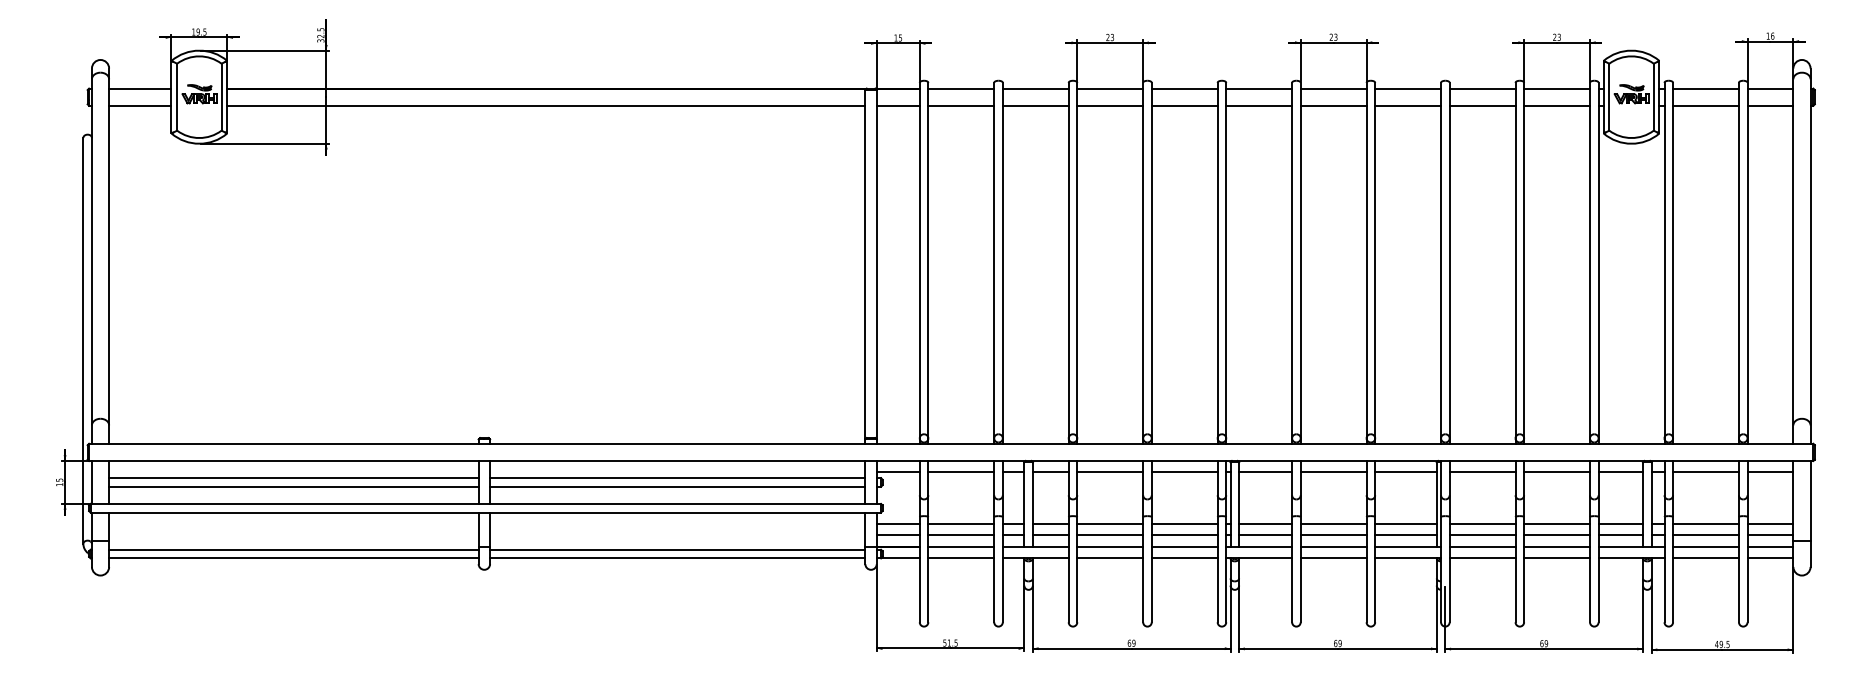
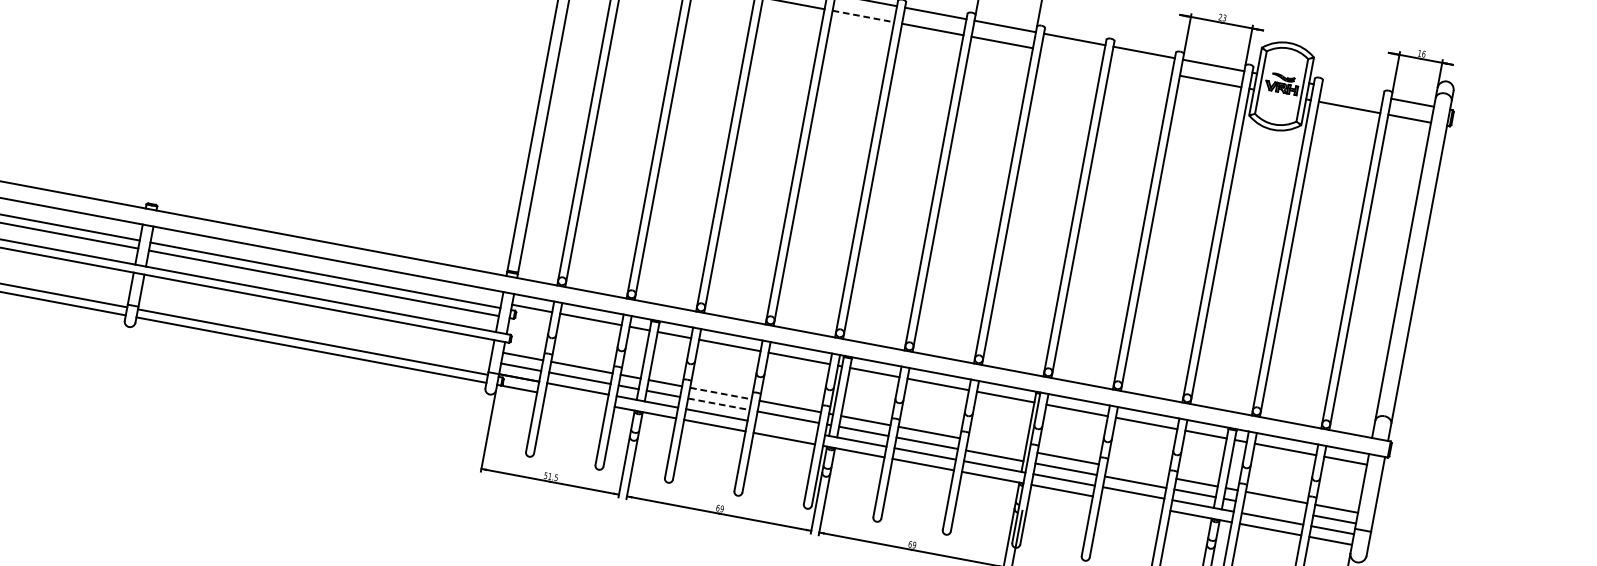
line: (1705, 88) -> (1352, 91), removed
line: (1184, 105) -> (863, 16), solid -> dashed
line: (1408, 105) -> (1072, 55), removed
line: (1482, 105) -> (1141, 68), removed
line: (1110, 523) -> (721, 393), solid -> dashed
line: (1405, 523) -> (996, 444), removed
line: (1557, 523) -> (1138, 471), removed
line: (1110, 535) -> (719, 404), solid -> dashed
line: (1705, 535) -> (1274, 508), removed
line: (1184, 546) -> (786, 427), removed
line: (961, 558) -> (576, 399), removed
line: (1557, 558) -> (1132, 503), removed

